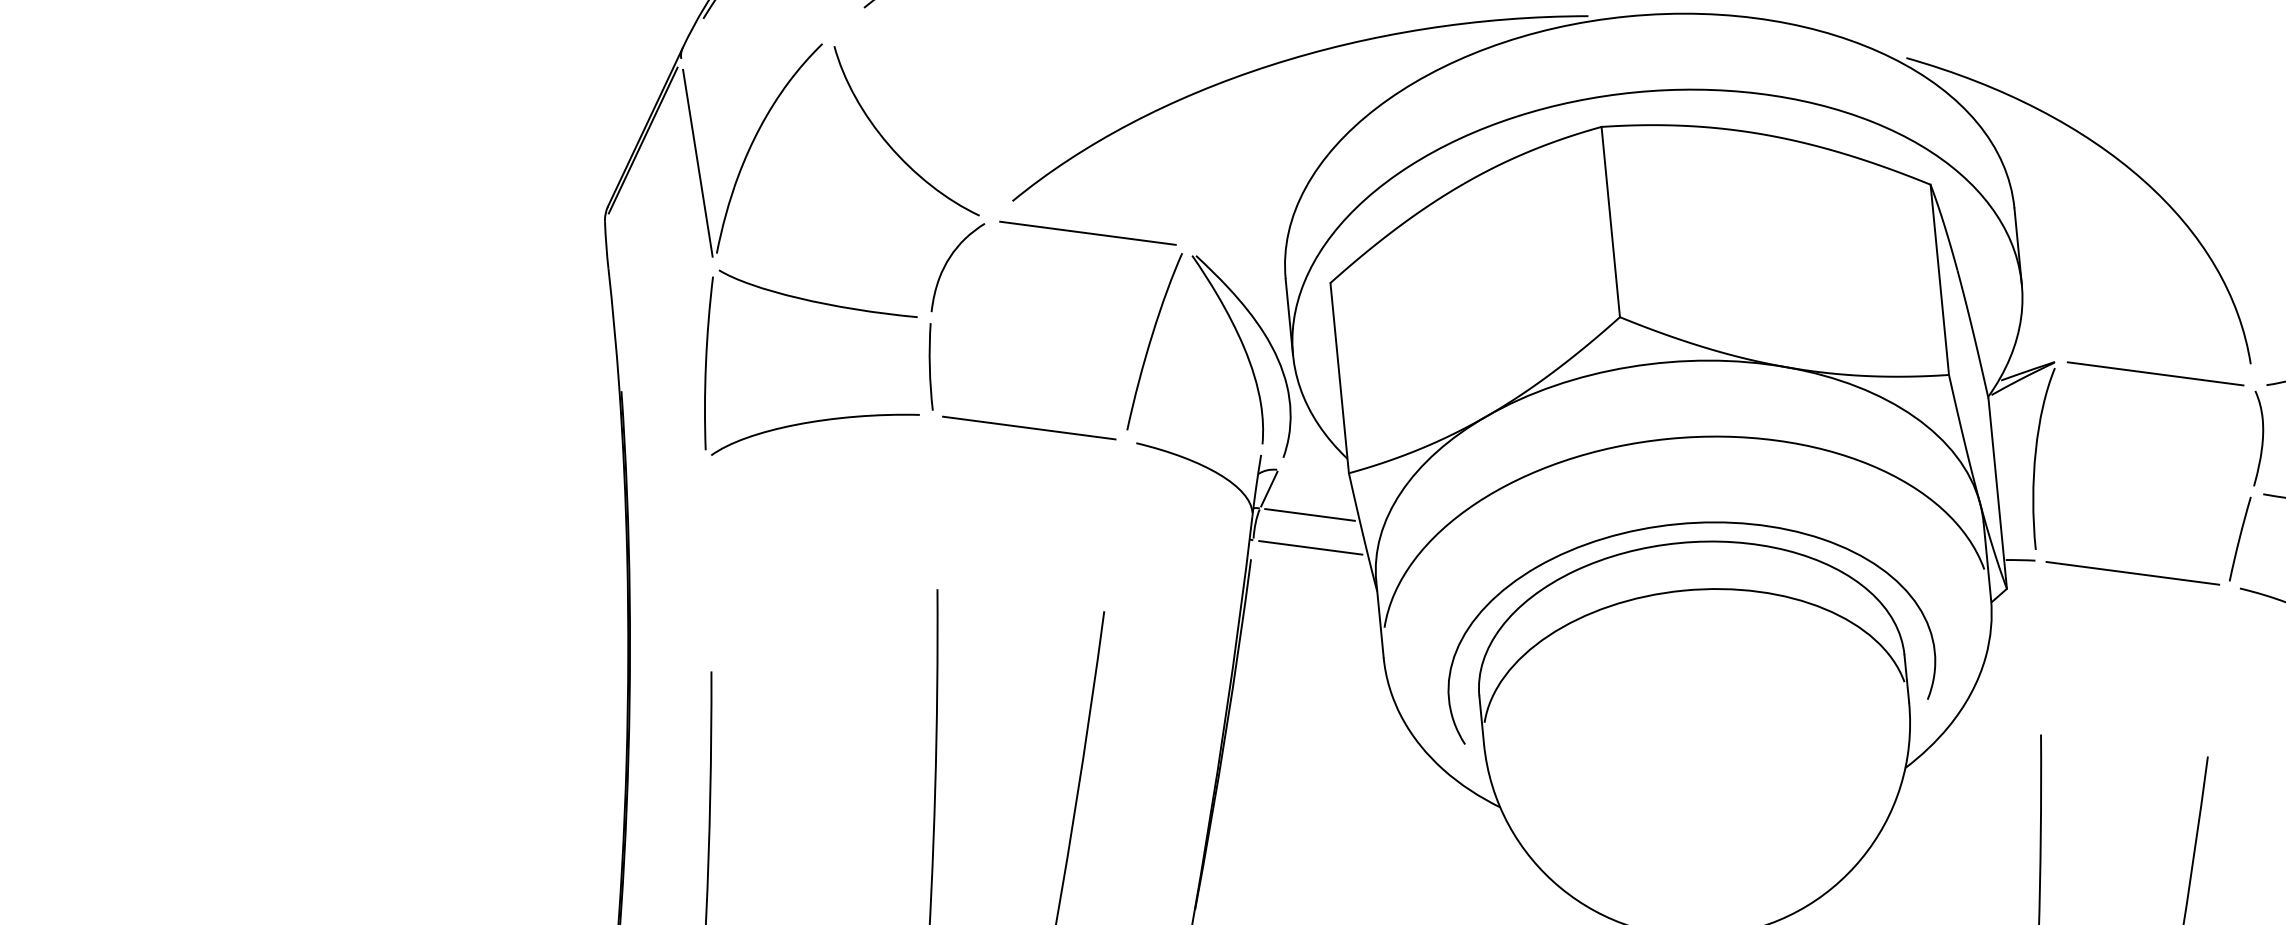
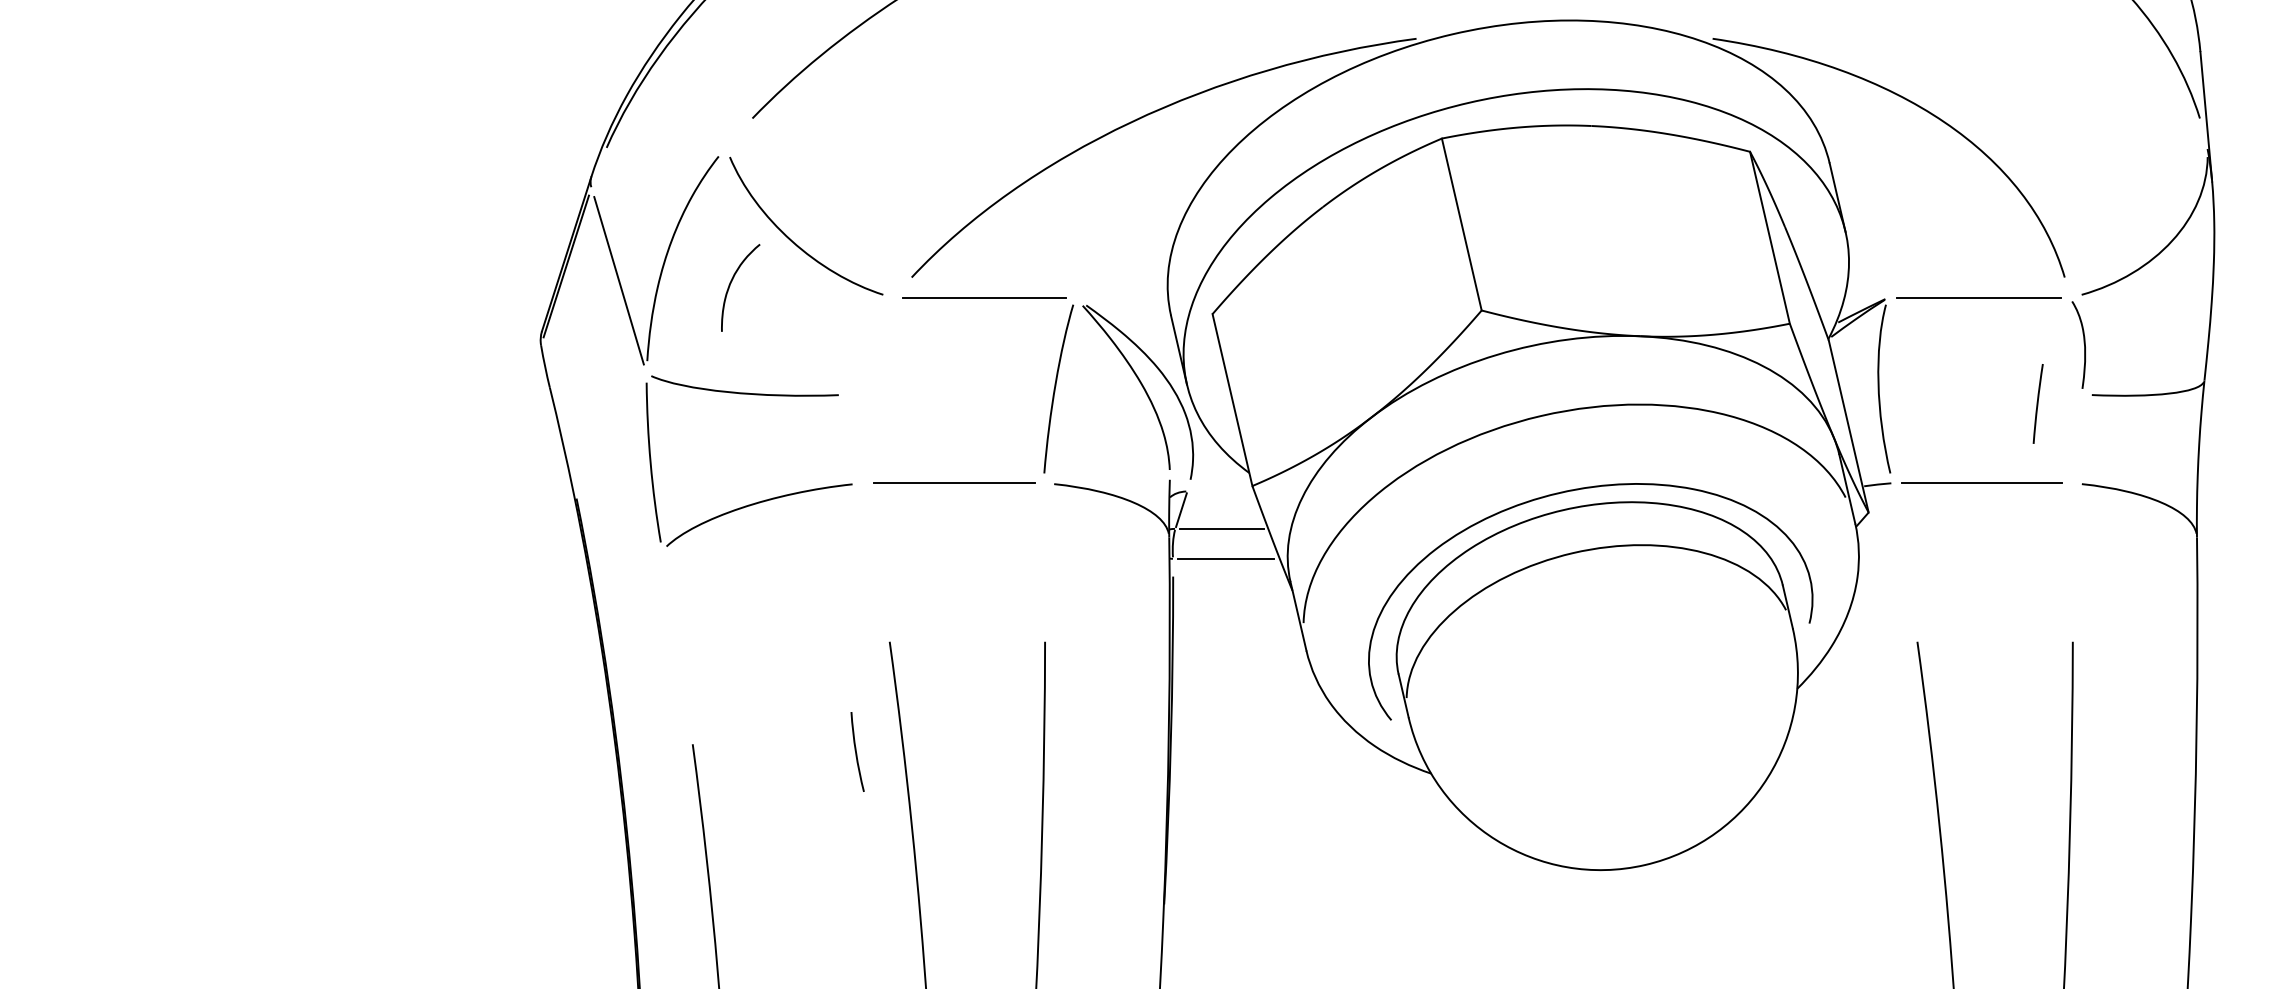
curve: (948, 261) -> (731, 283), moved
curve: (930, 366) -> (856, 751), moved
line: (2239, 538) -> (2037, 403), moved

